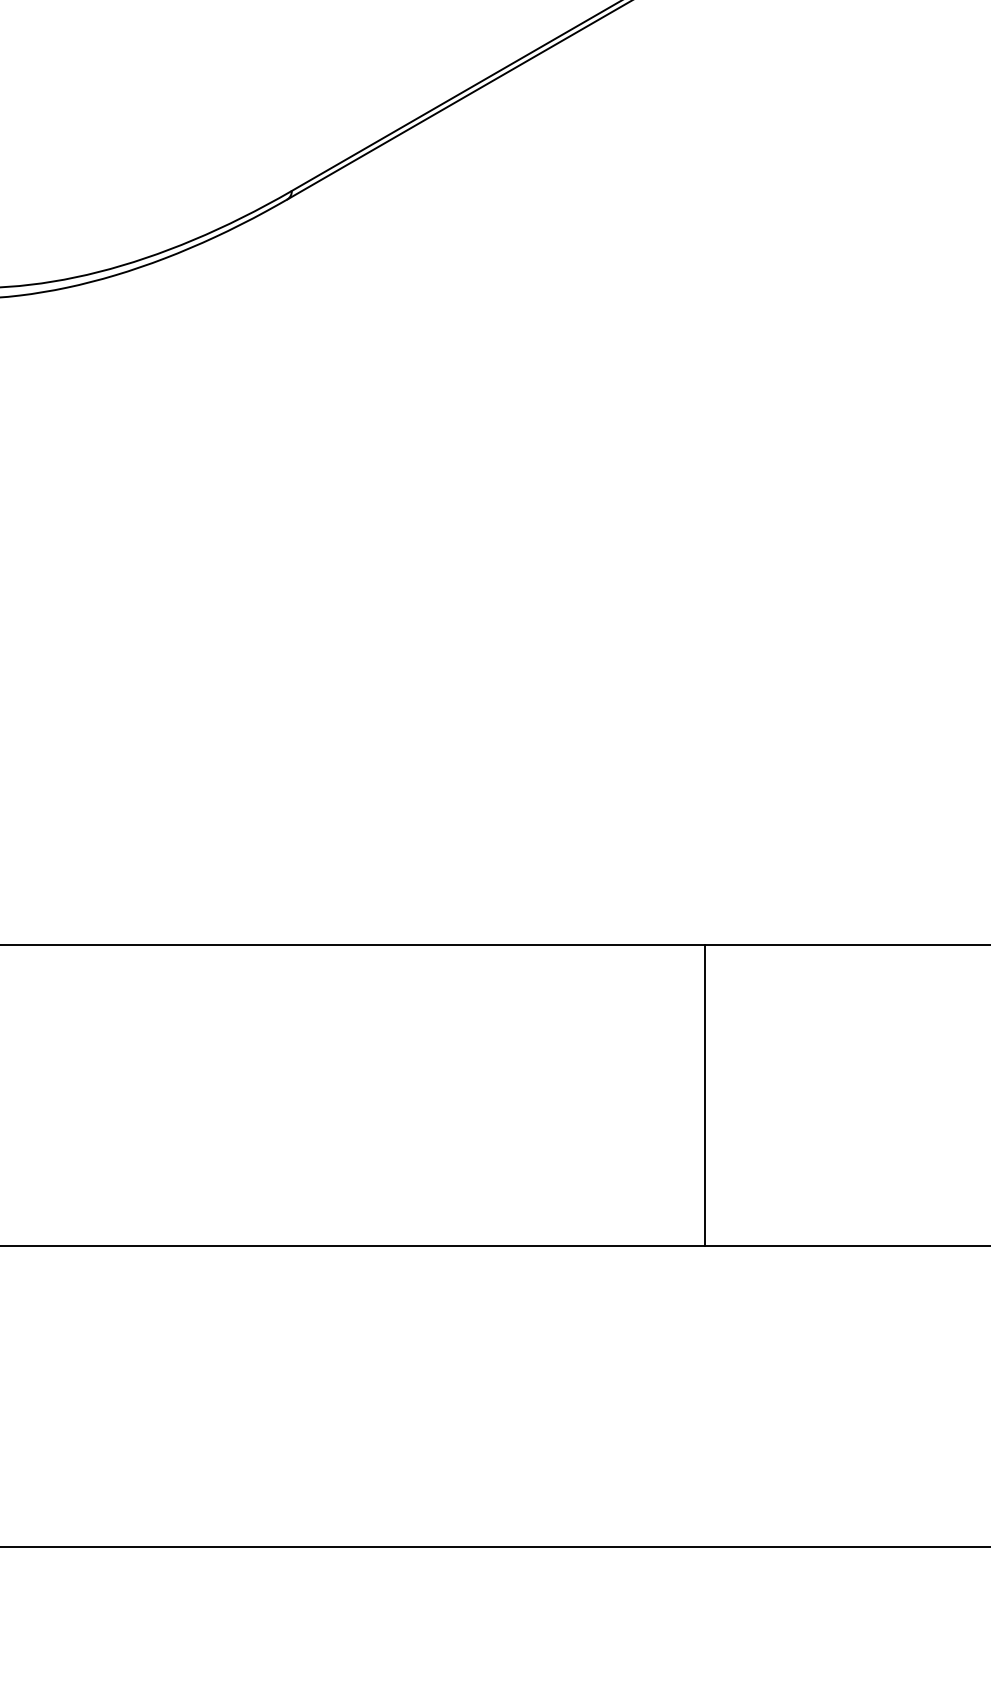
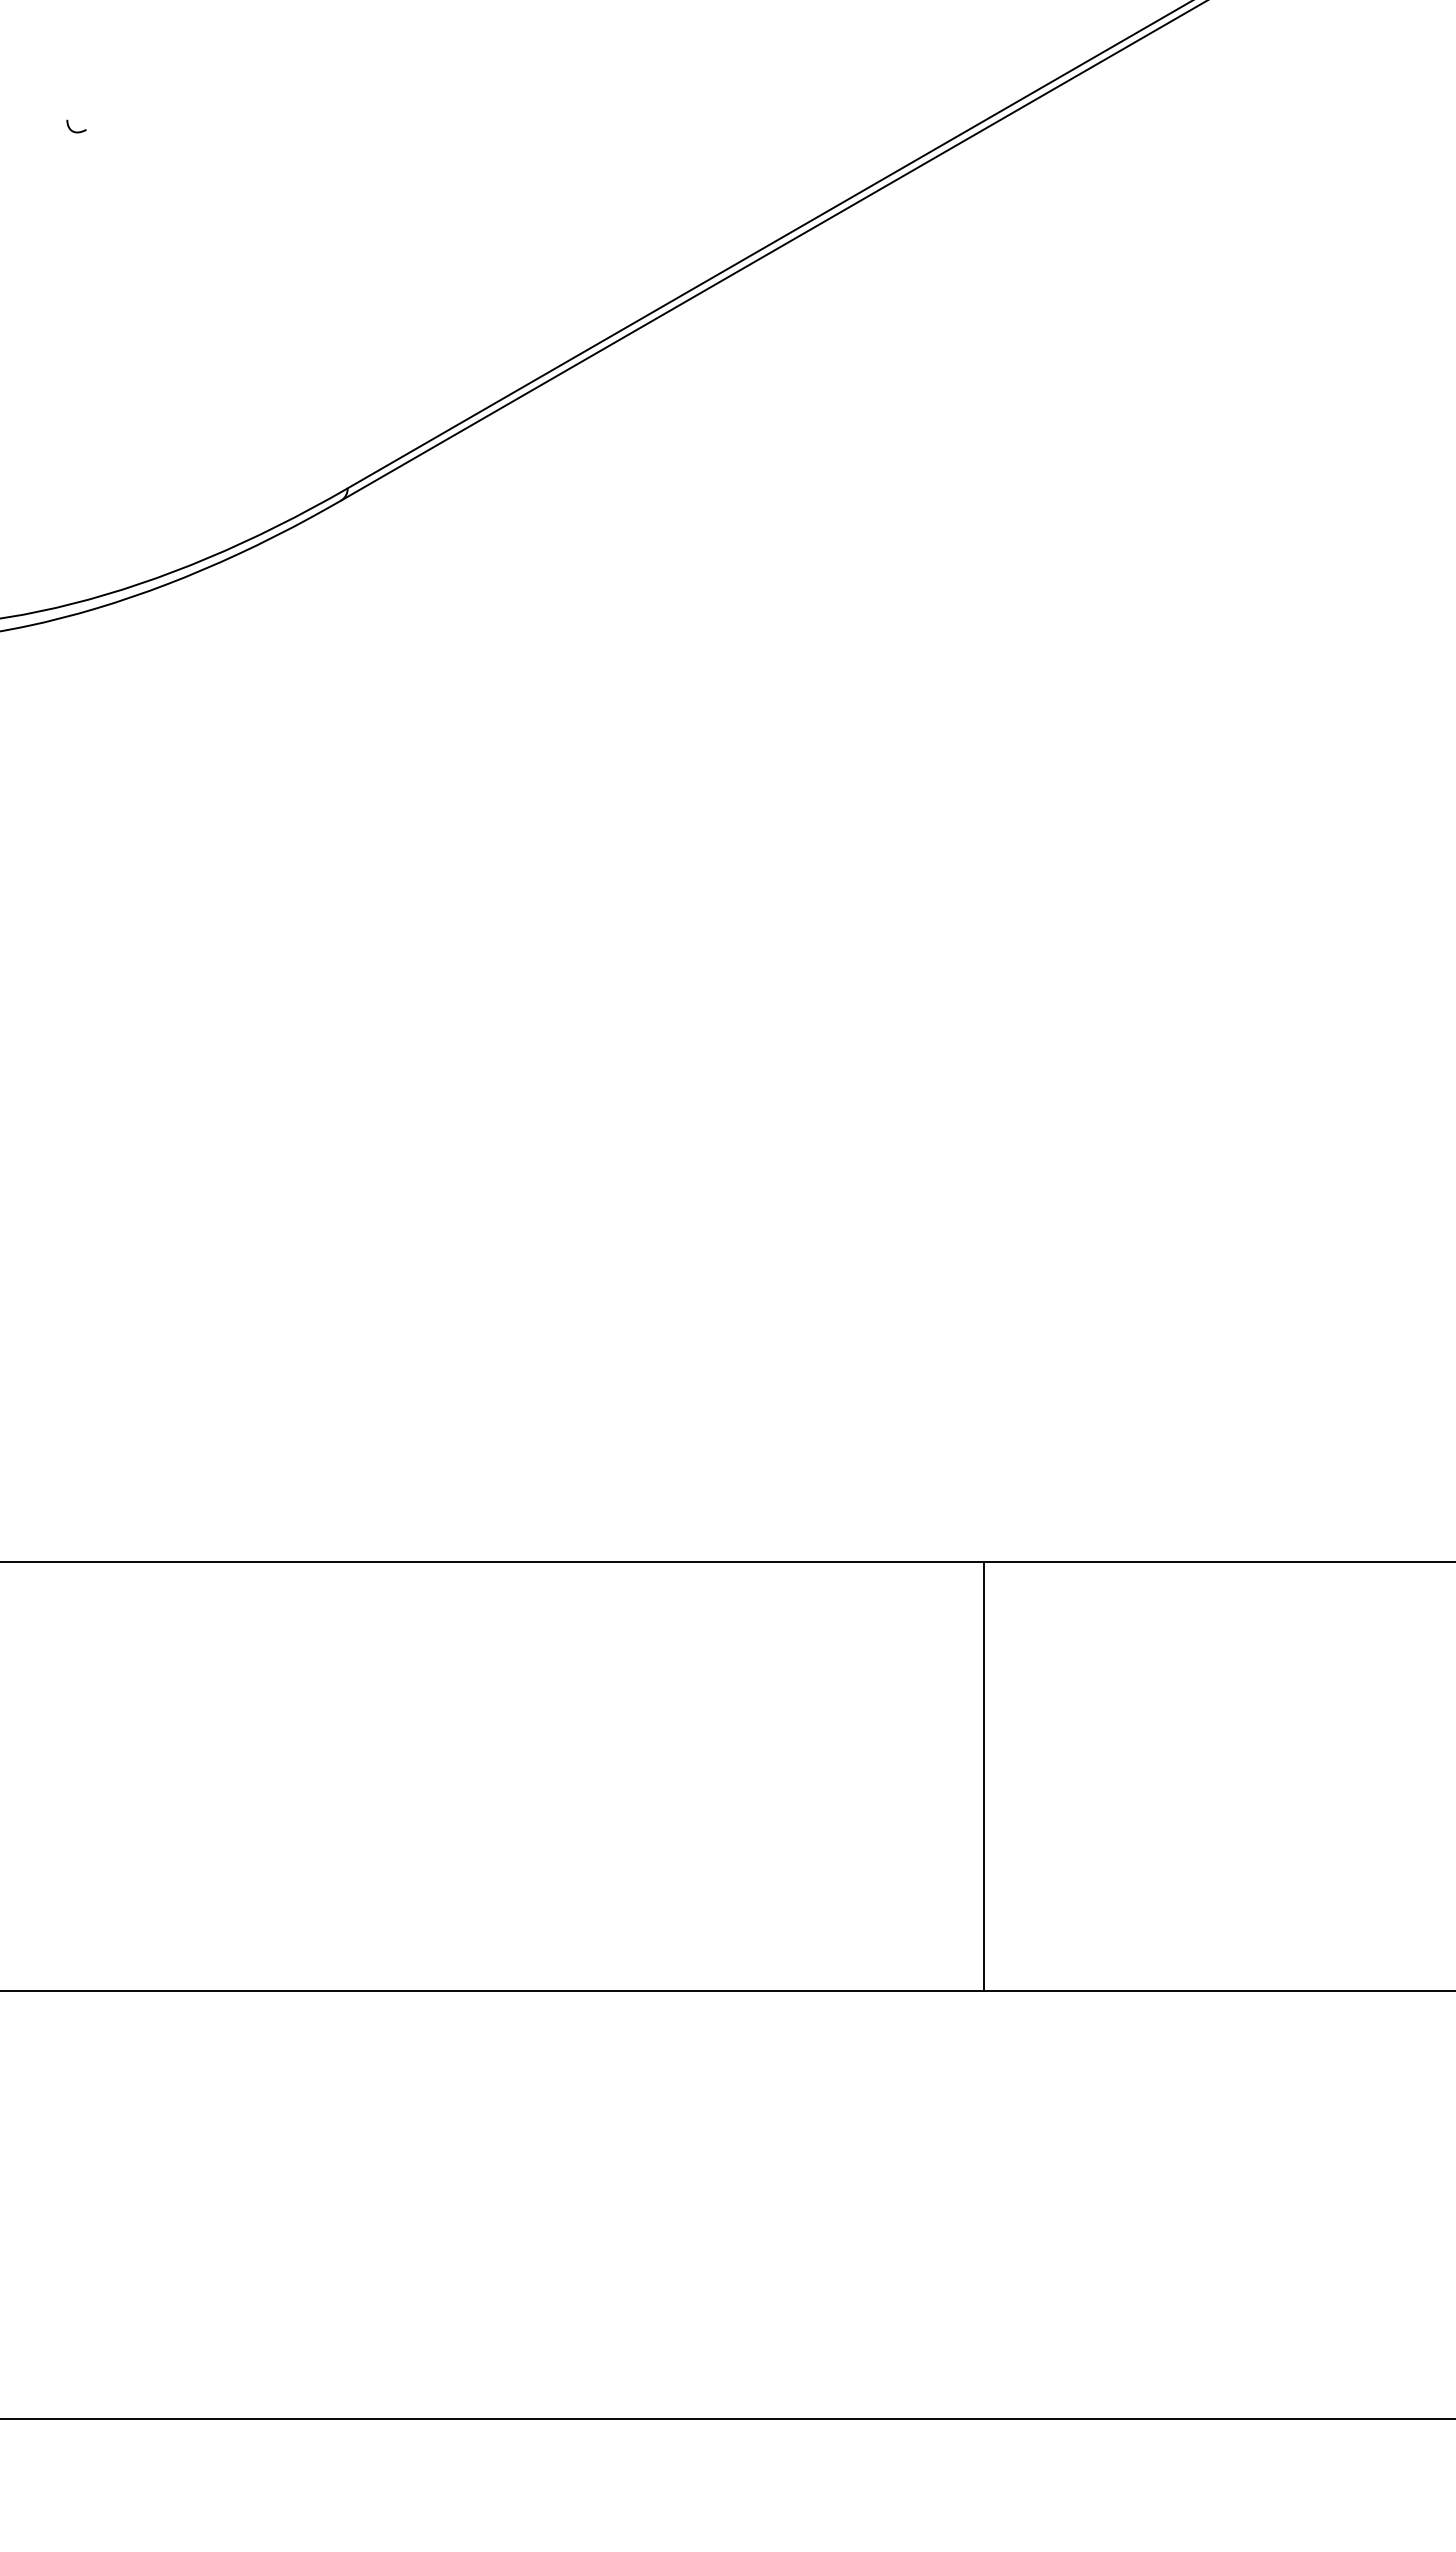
line: (704, 1095) -> (983, 1776), moved

